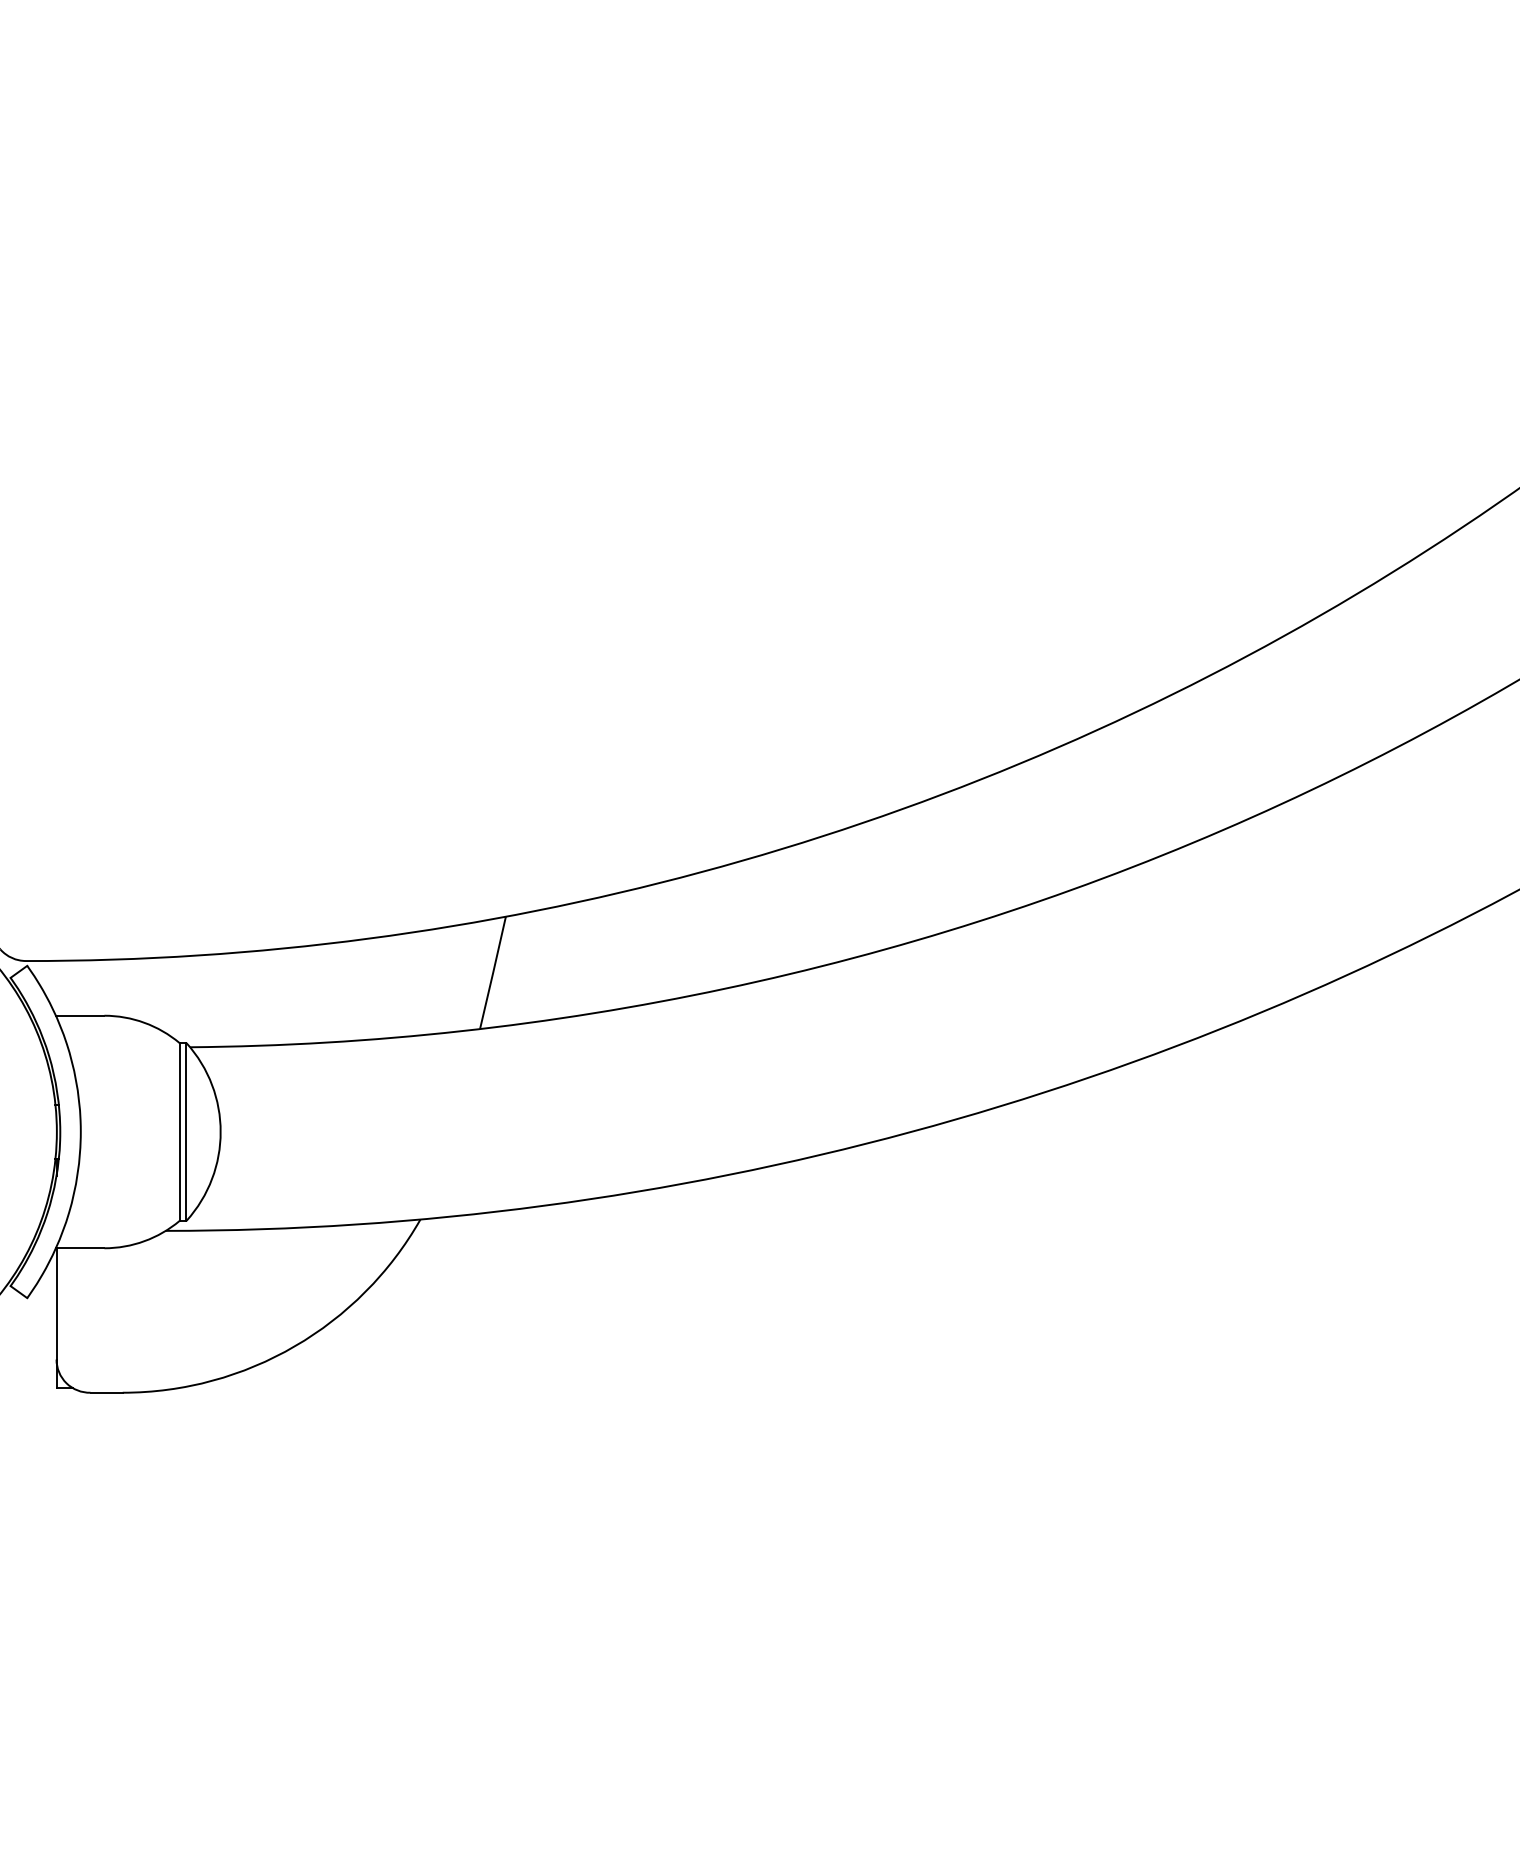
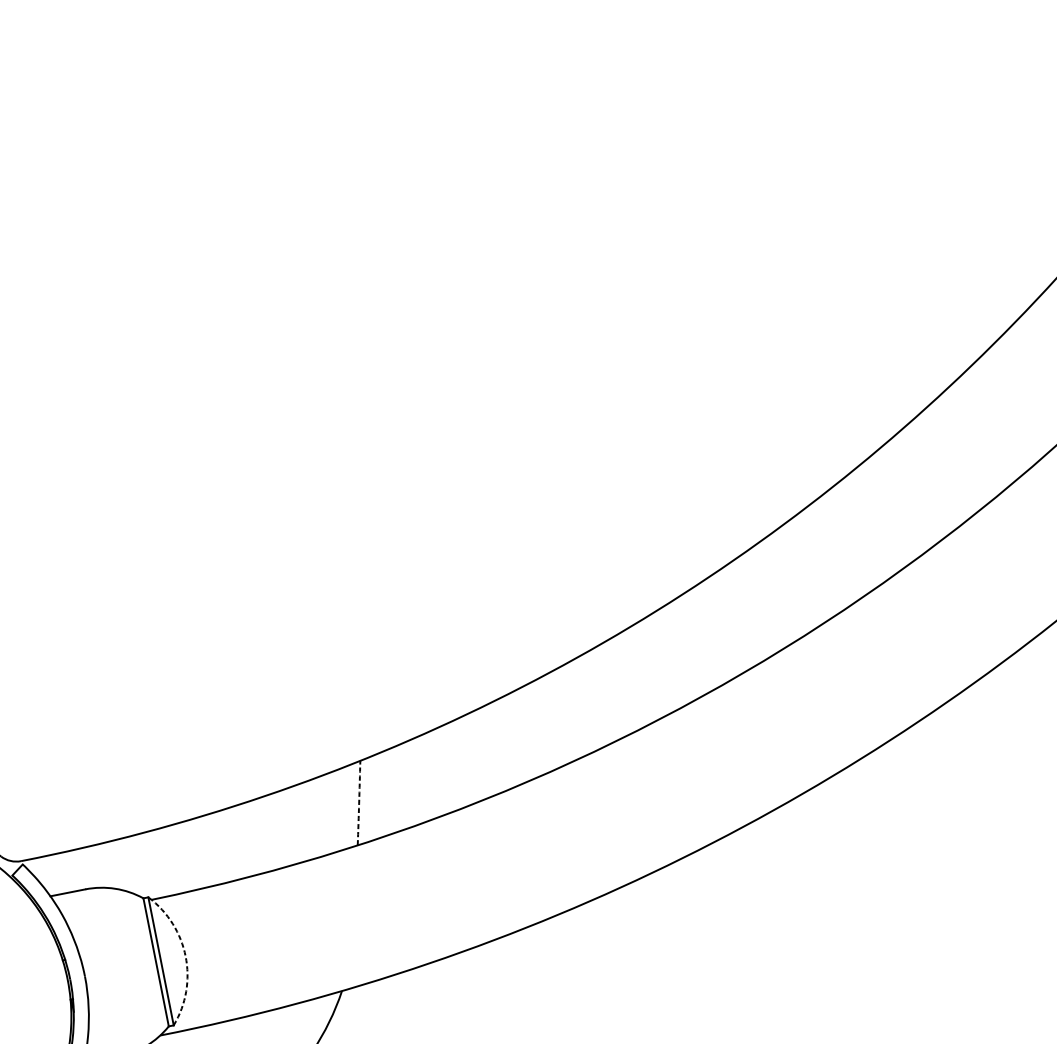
arc: (493, 972) -> (359, 802), solid -> dashed
arc: (220, 1132) -> (185, 956), solid -> dashed

